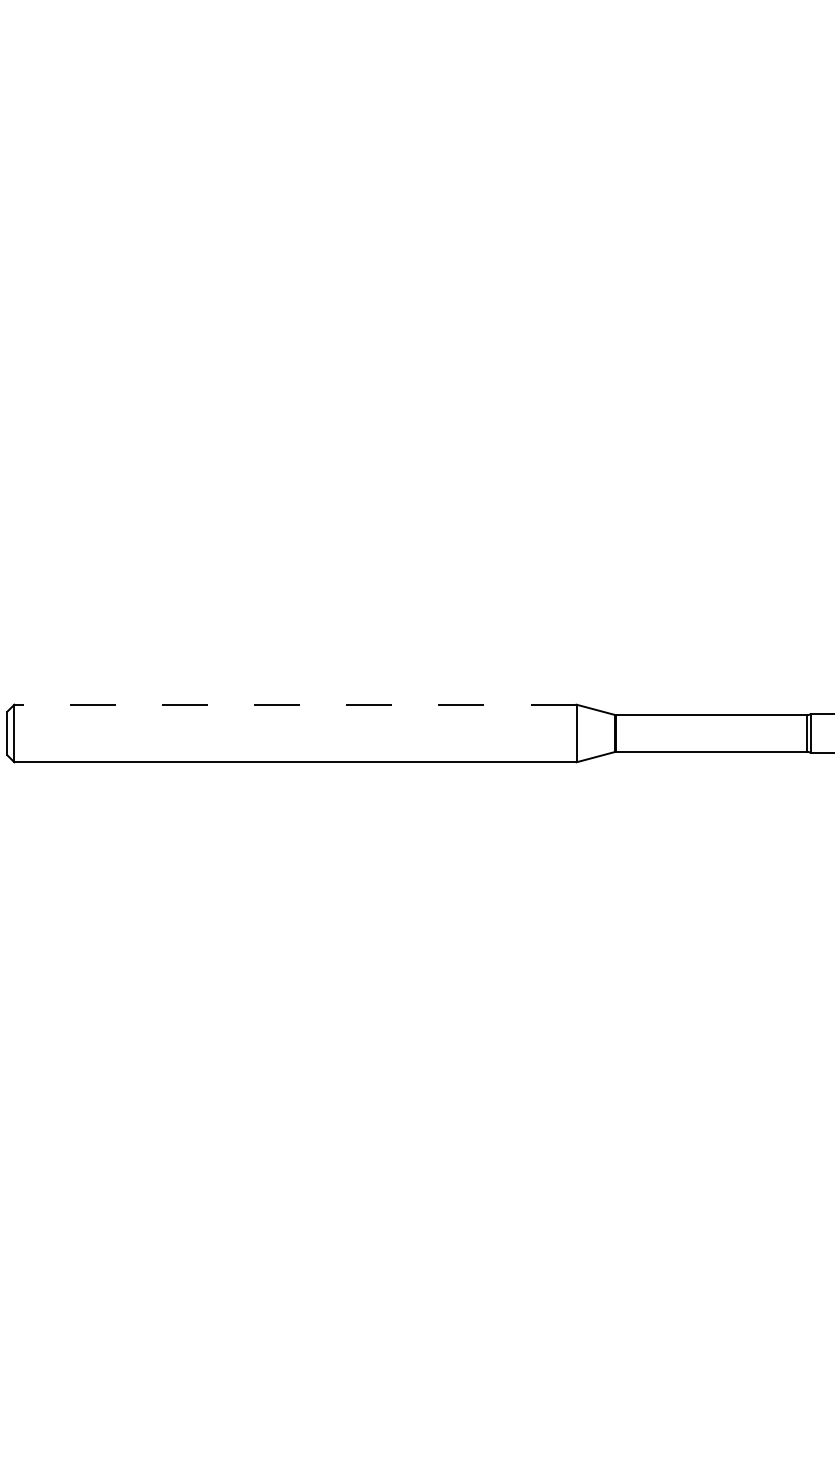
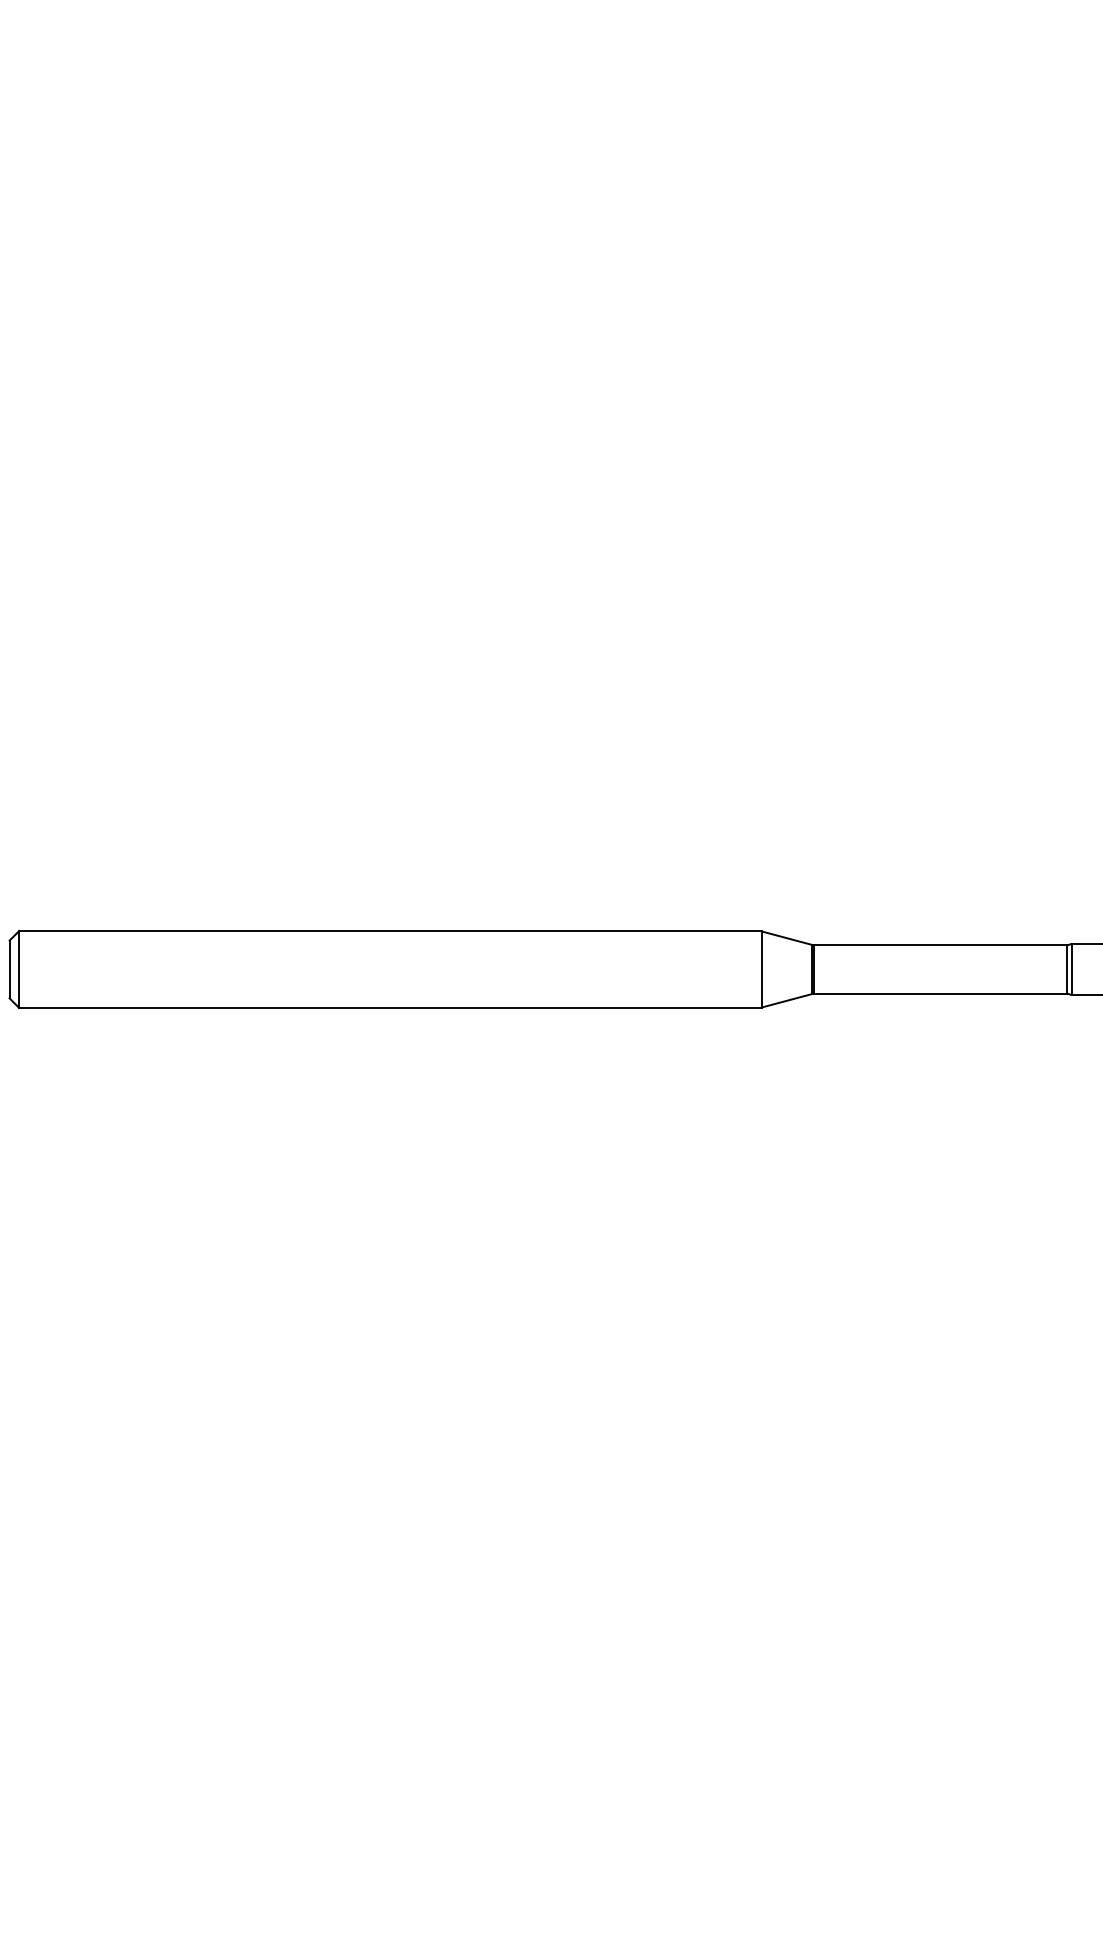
line: (294, 704) -> (388, 931), dashed -> solid

